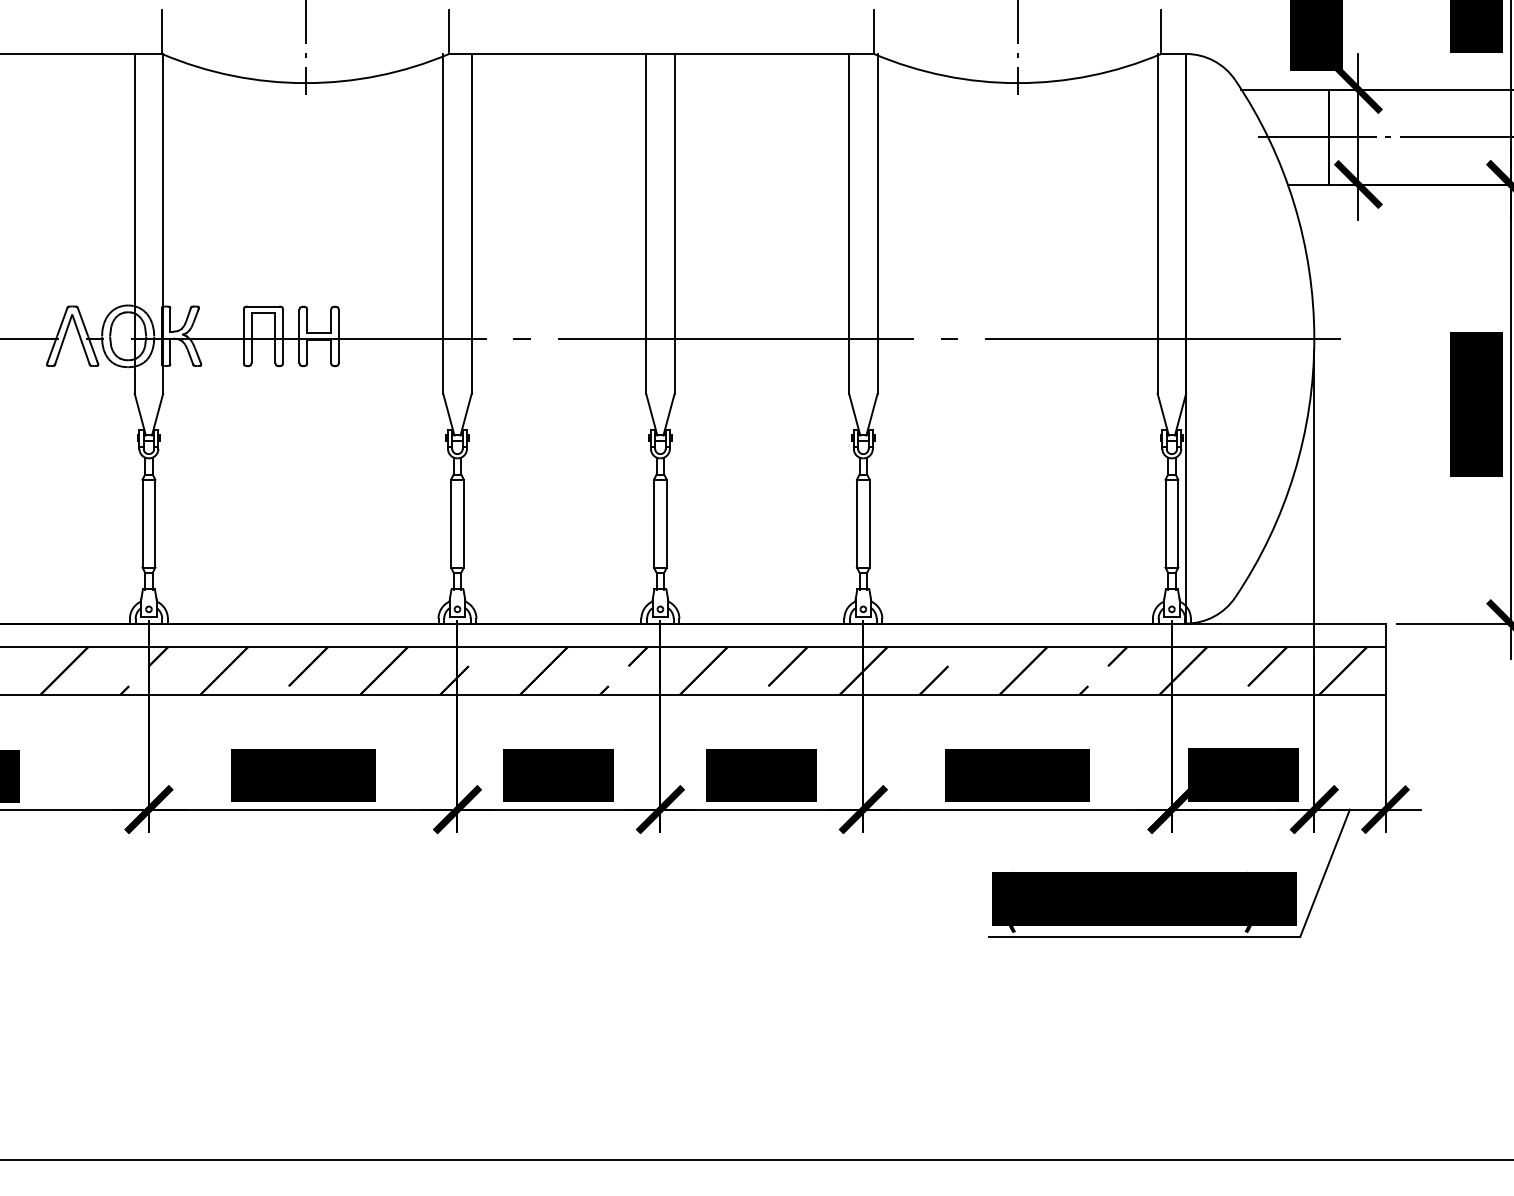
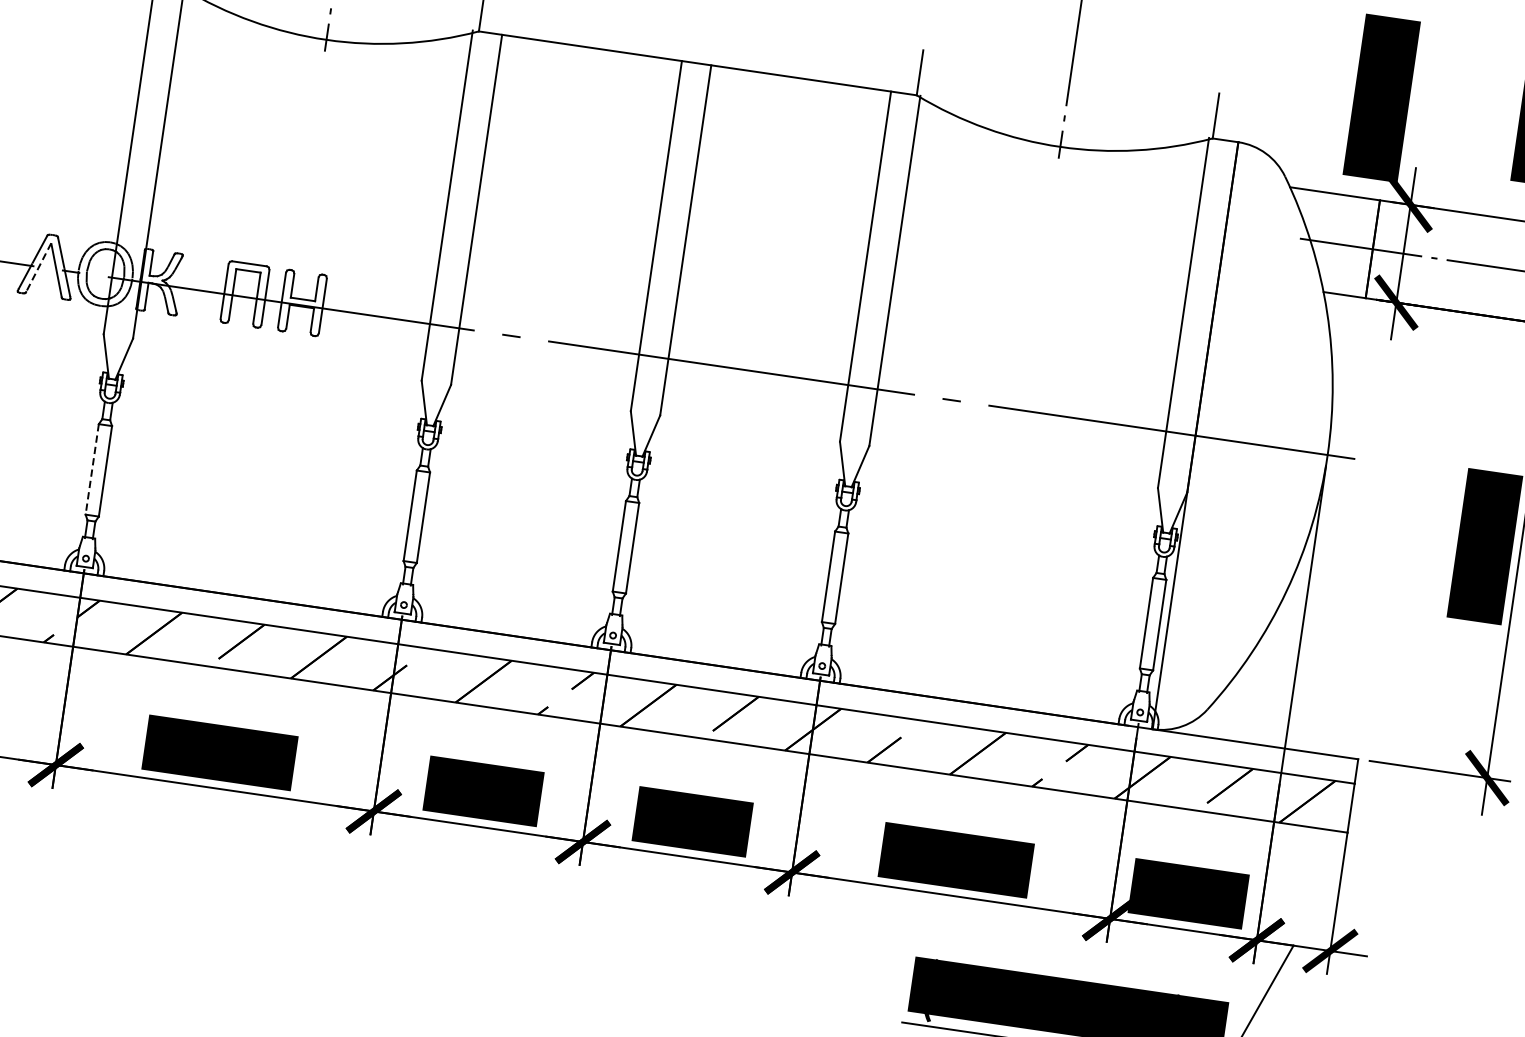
line: (63, 339) -> (38, 267), solid -> dashed
line: (142, 523) -> (92, 469), solid -> dashed

